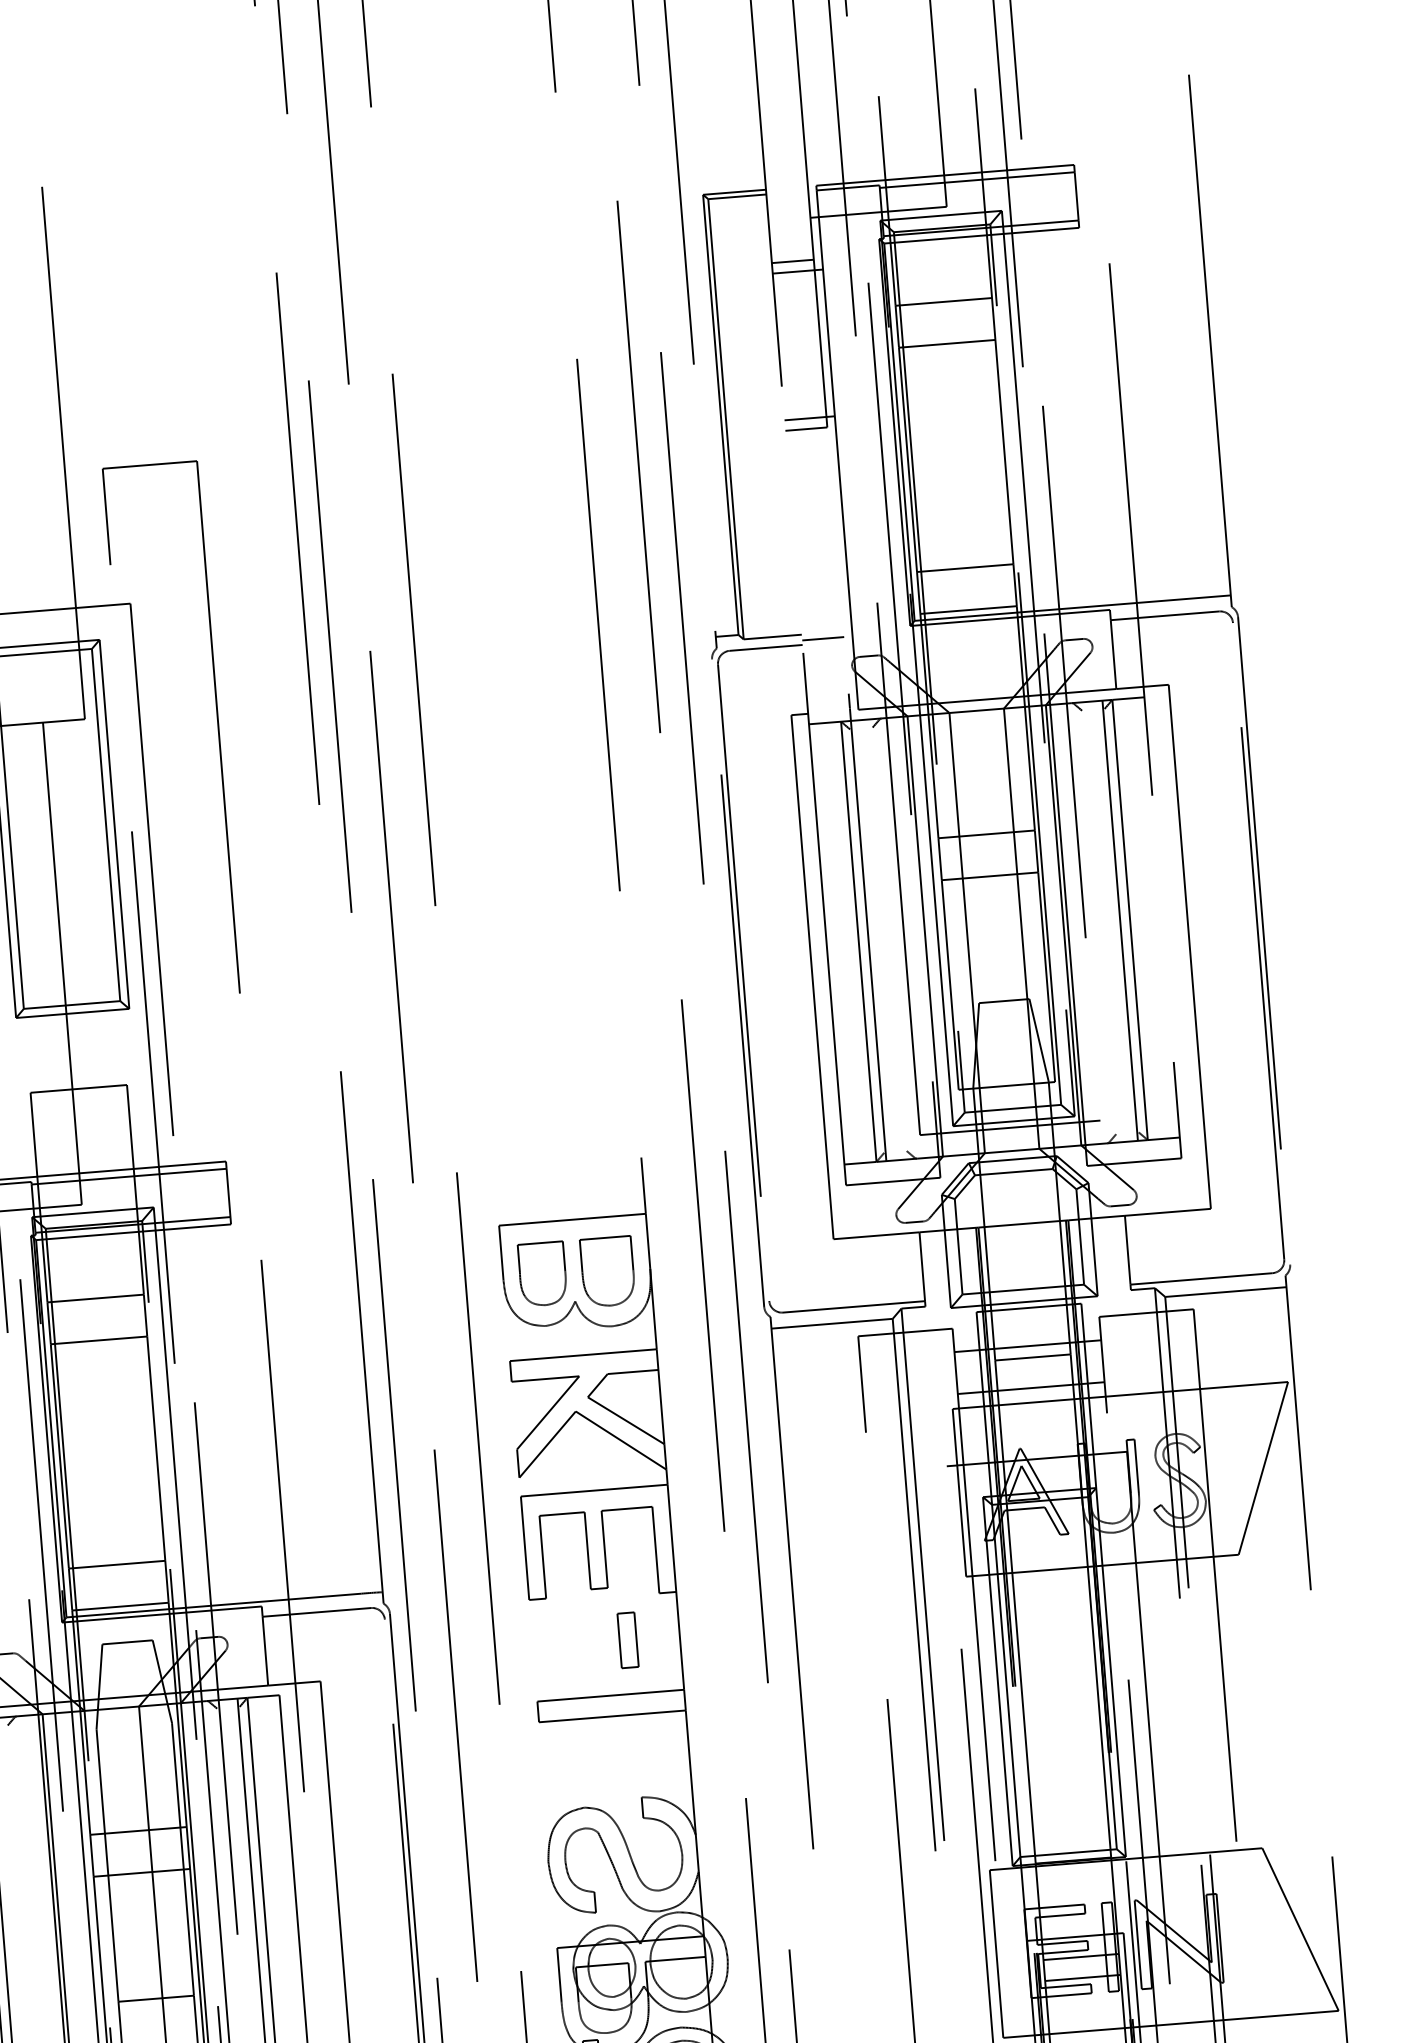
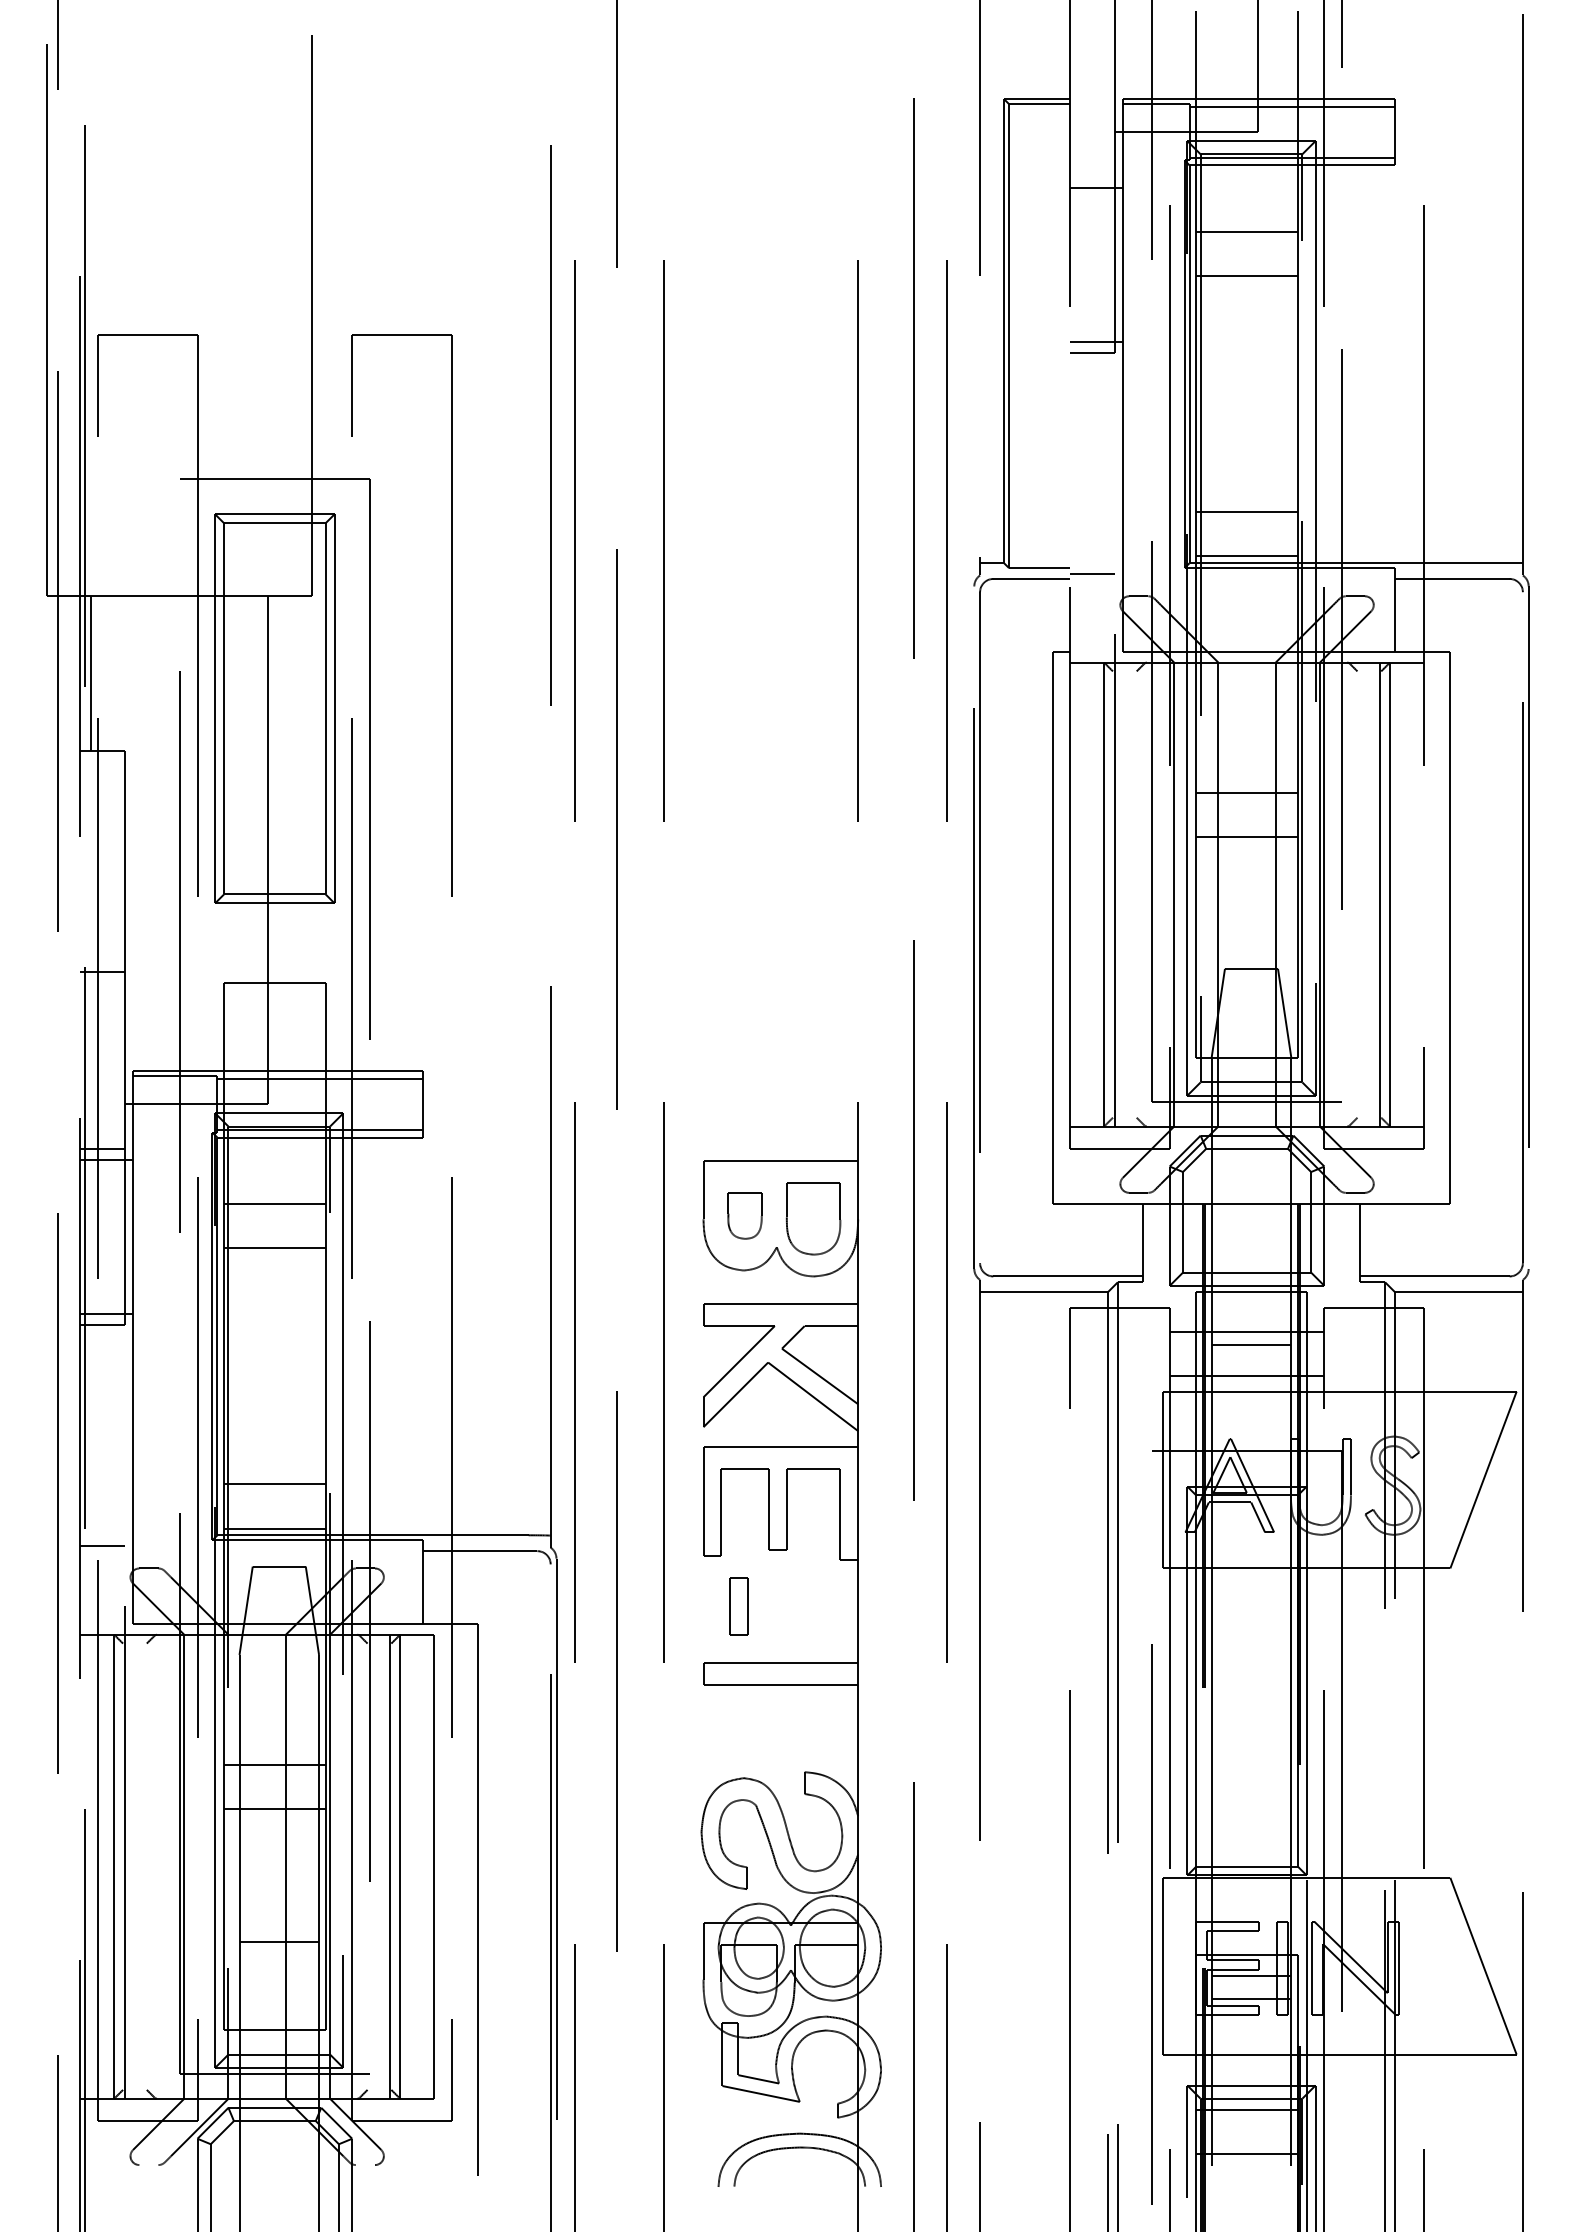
line: (792, 261) -> (1092, 176), removed
part: (542, 1273) -> (744, 1215), size x0.7
part: (627, 1640) -> (738, 1606), moved

